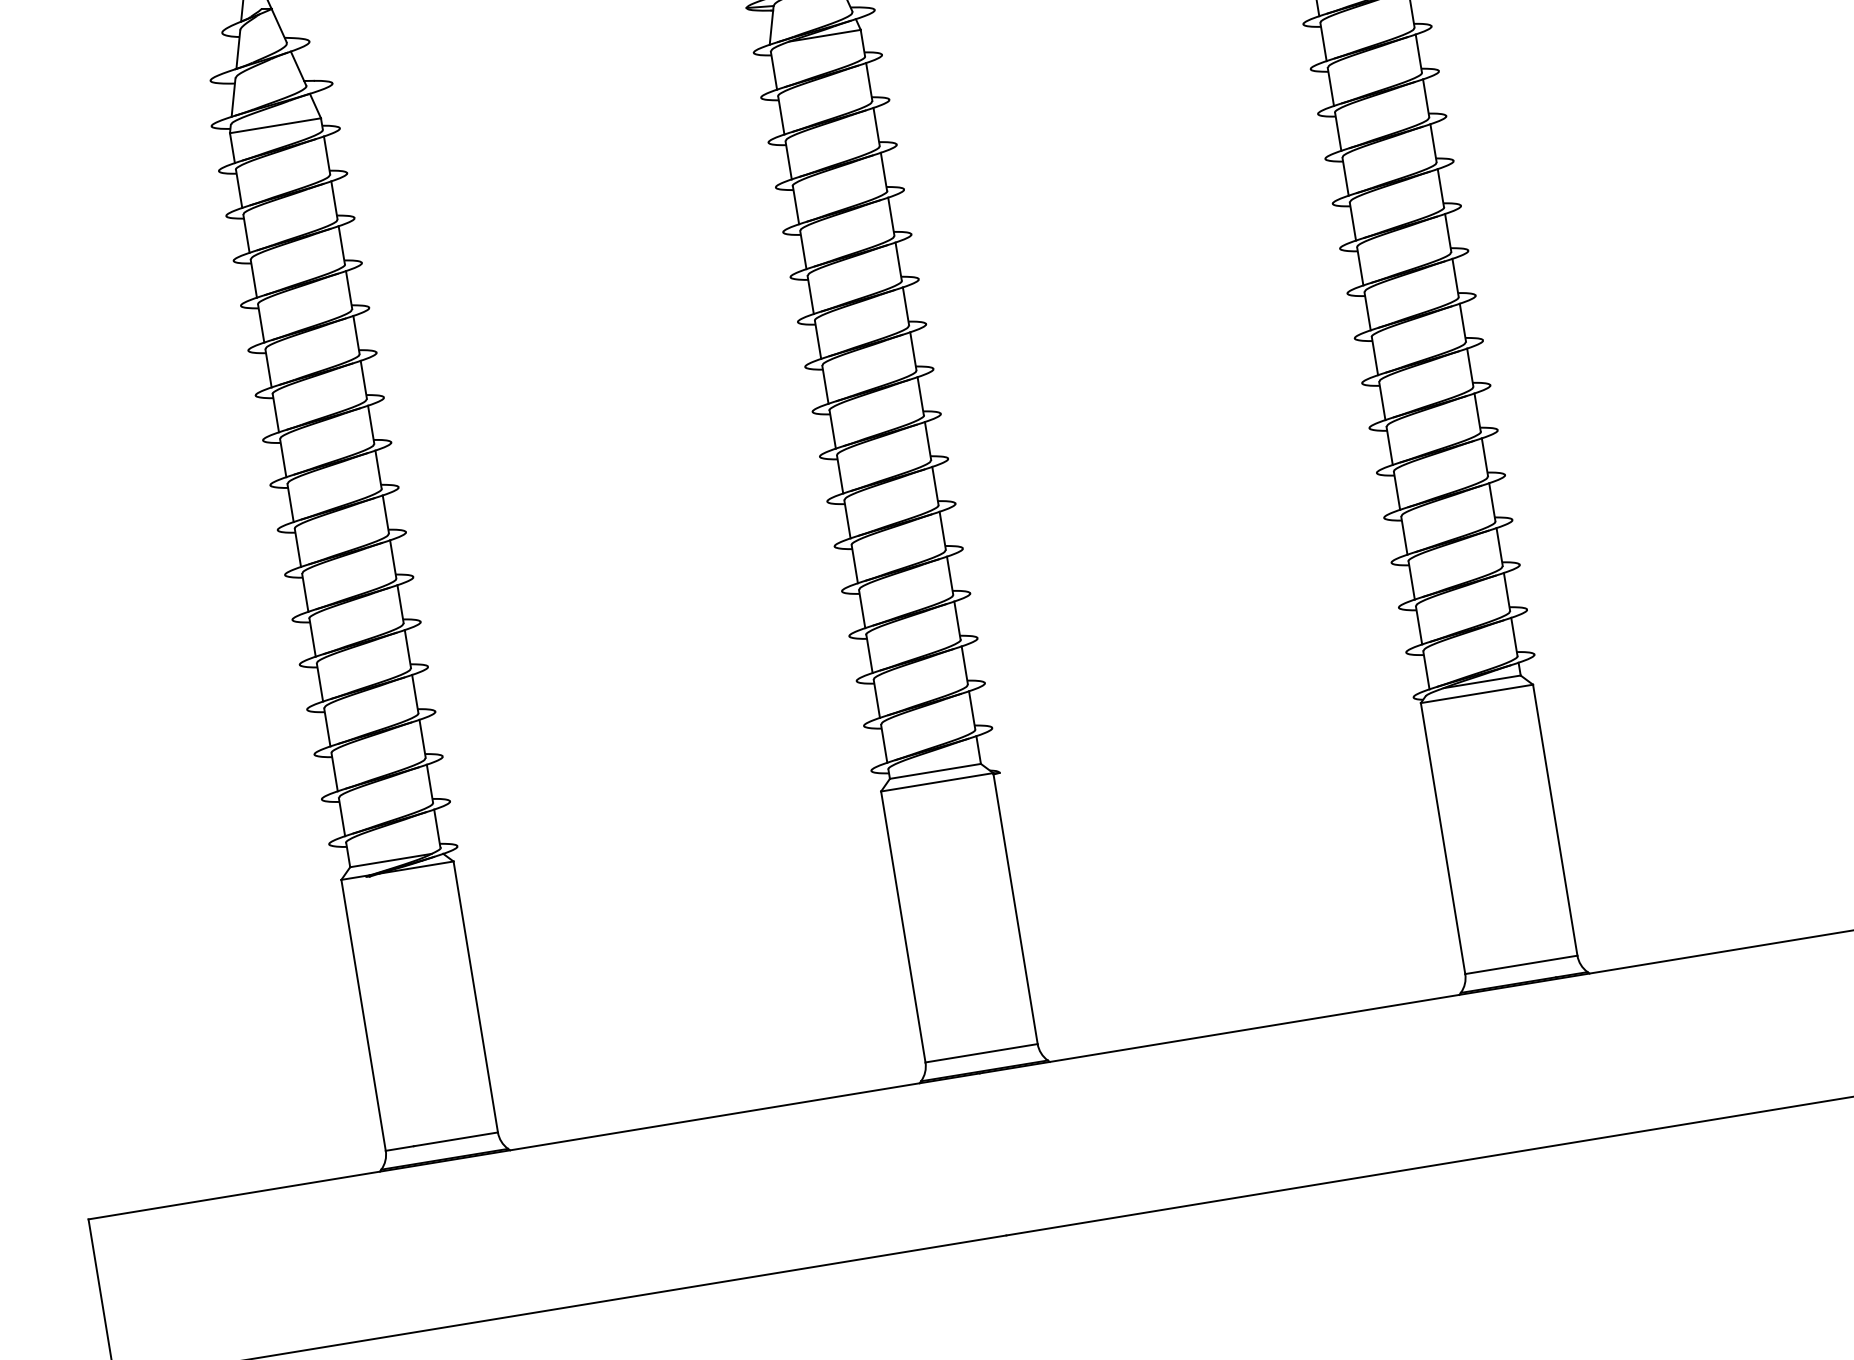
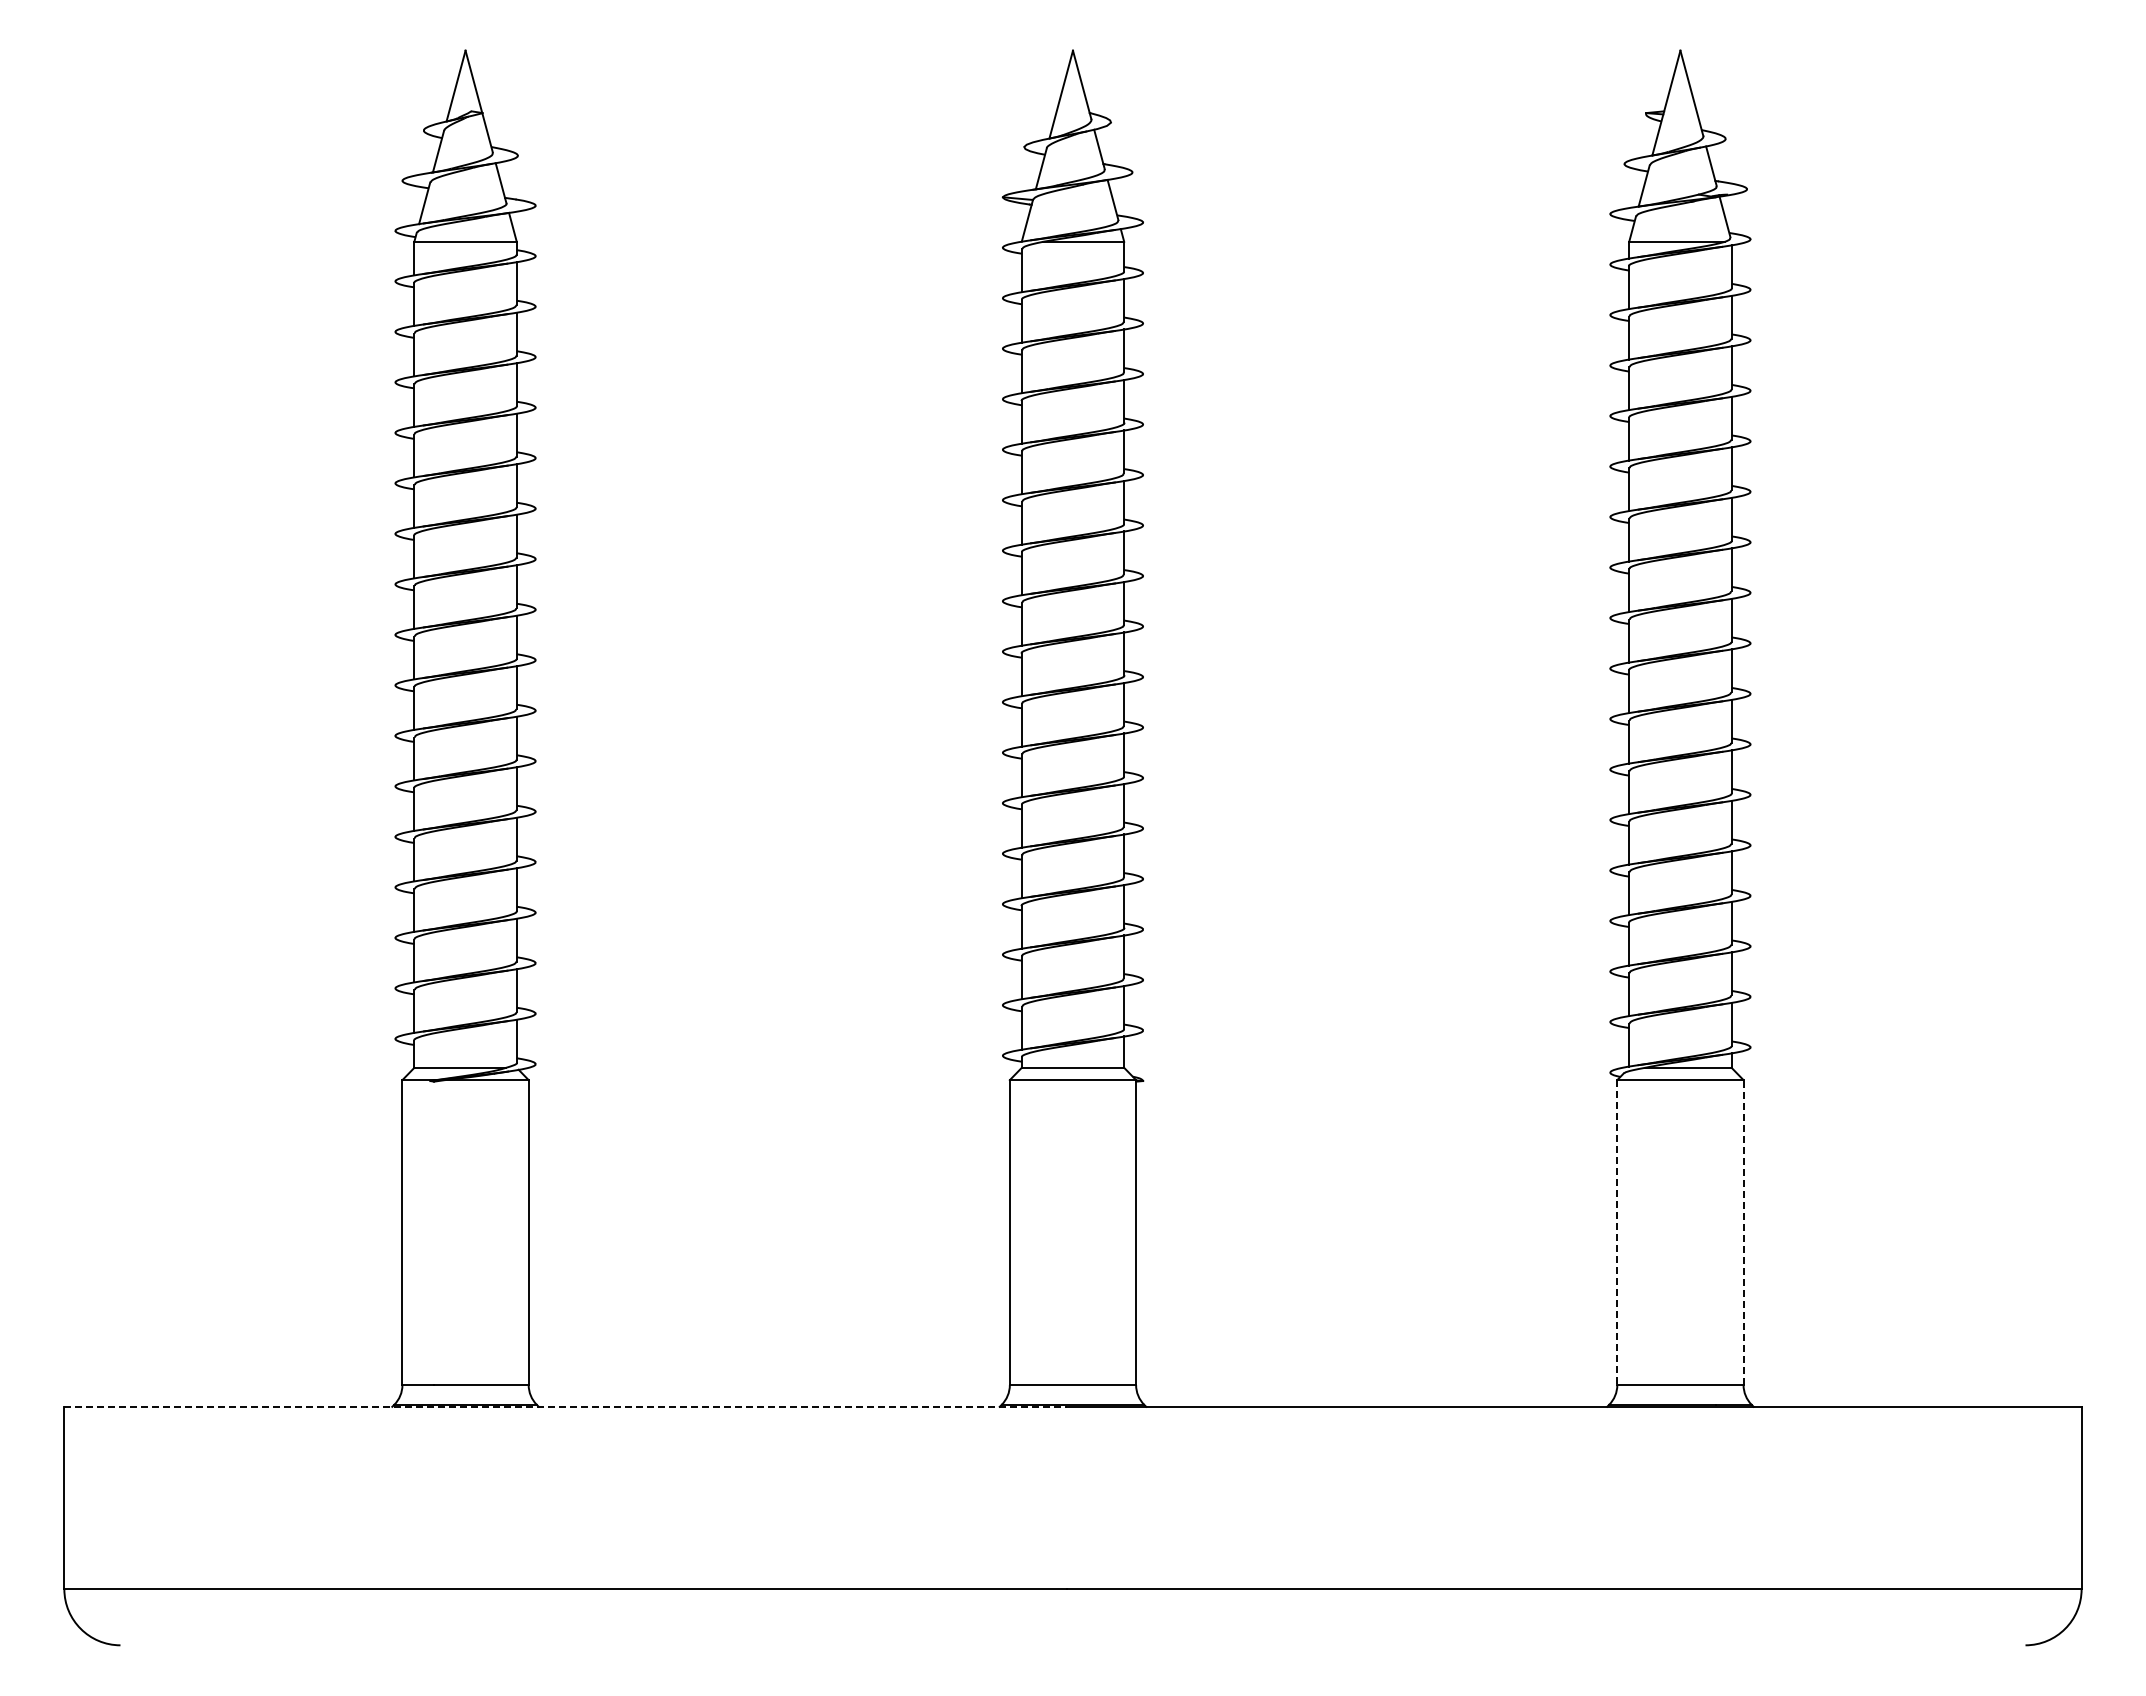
line: (1555, 820) -> (1743, 1232), solid -> dashed
line: (1443, 839) -> (1617, 1233), solid -> dashed
line: (533, 1146) -> (565, 1406), solid -> dashed

